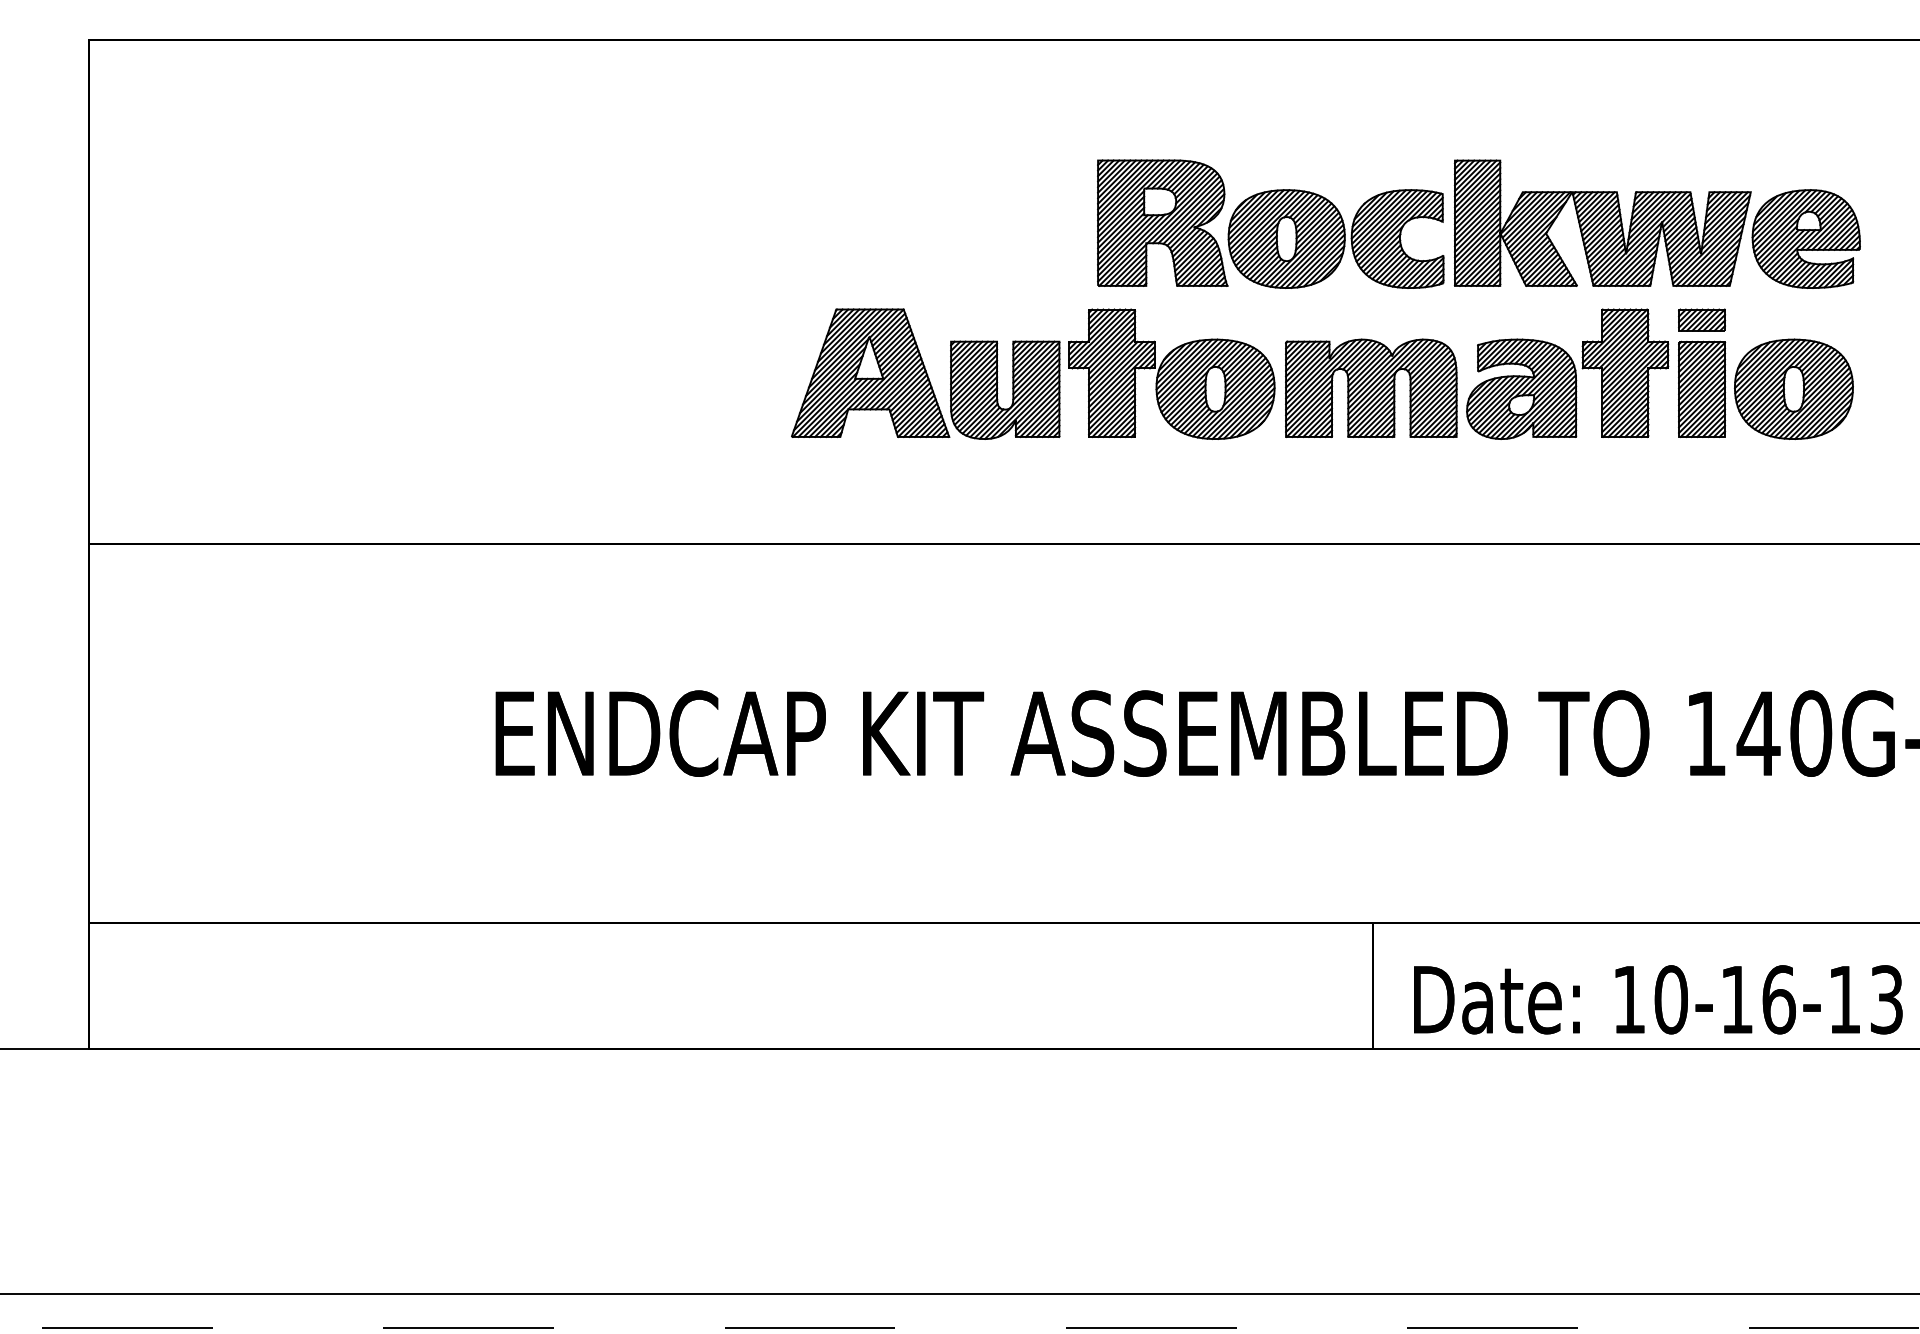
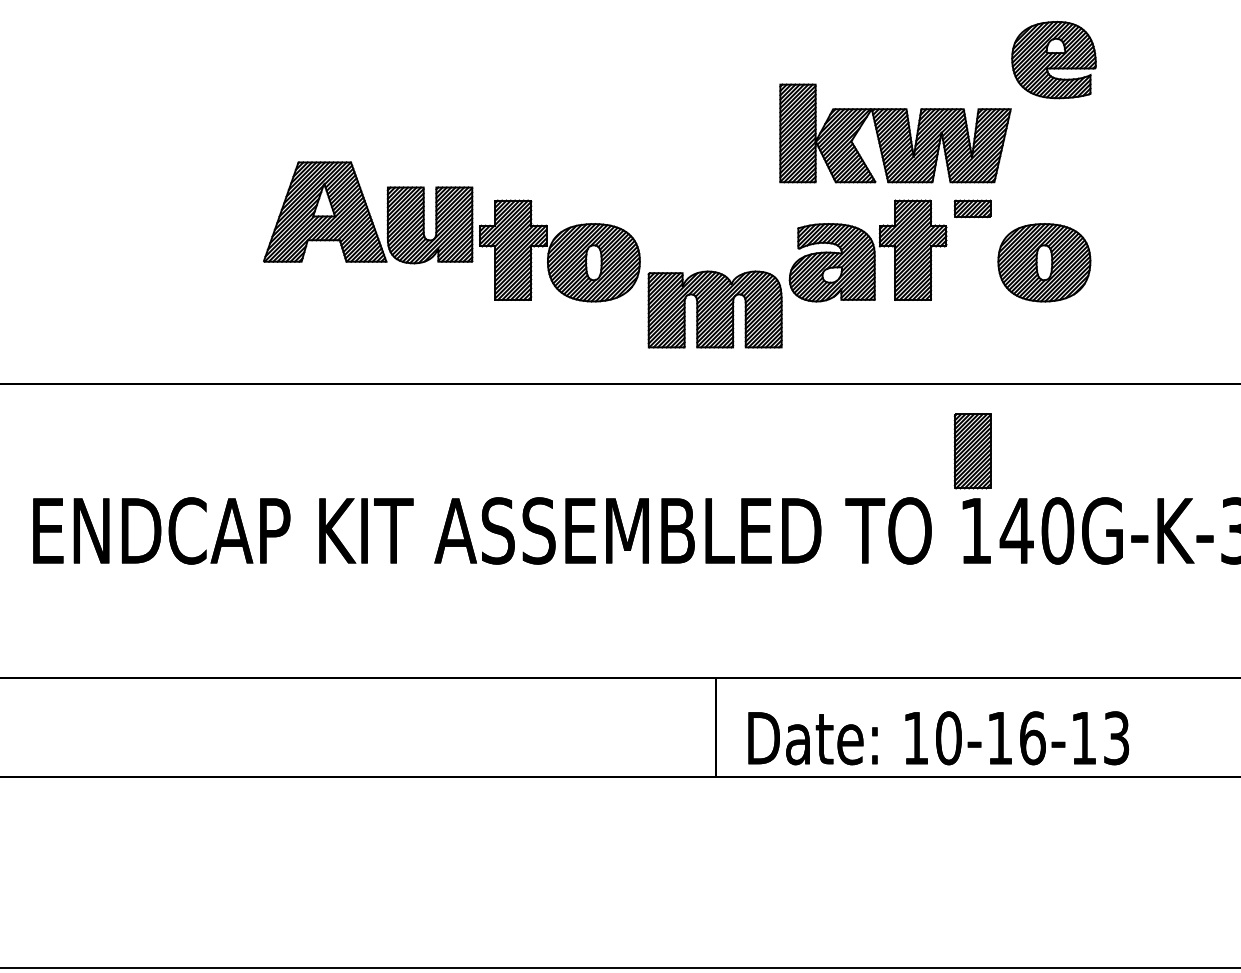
part: (1270, 223) -> (636, 133), removed
part: (1805, 238) -> (1053, 59), moved
part: (925, 373) -> (367, 212), moved
part: (1371, 387) -> (715, 308), moved
part: (1702, 388) -> (973, 450), moved

